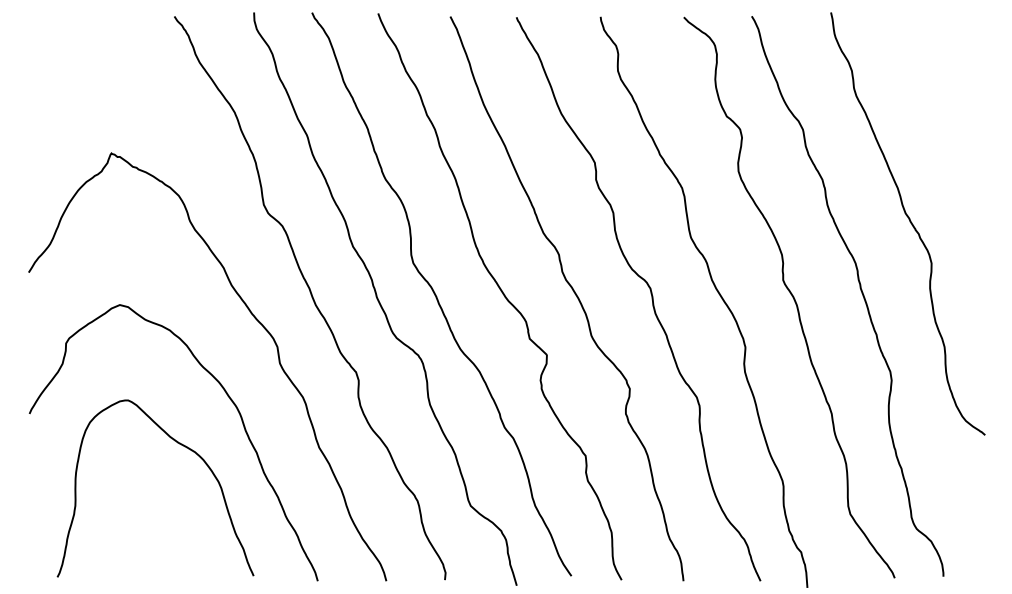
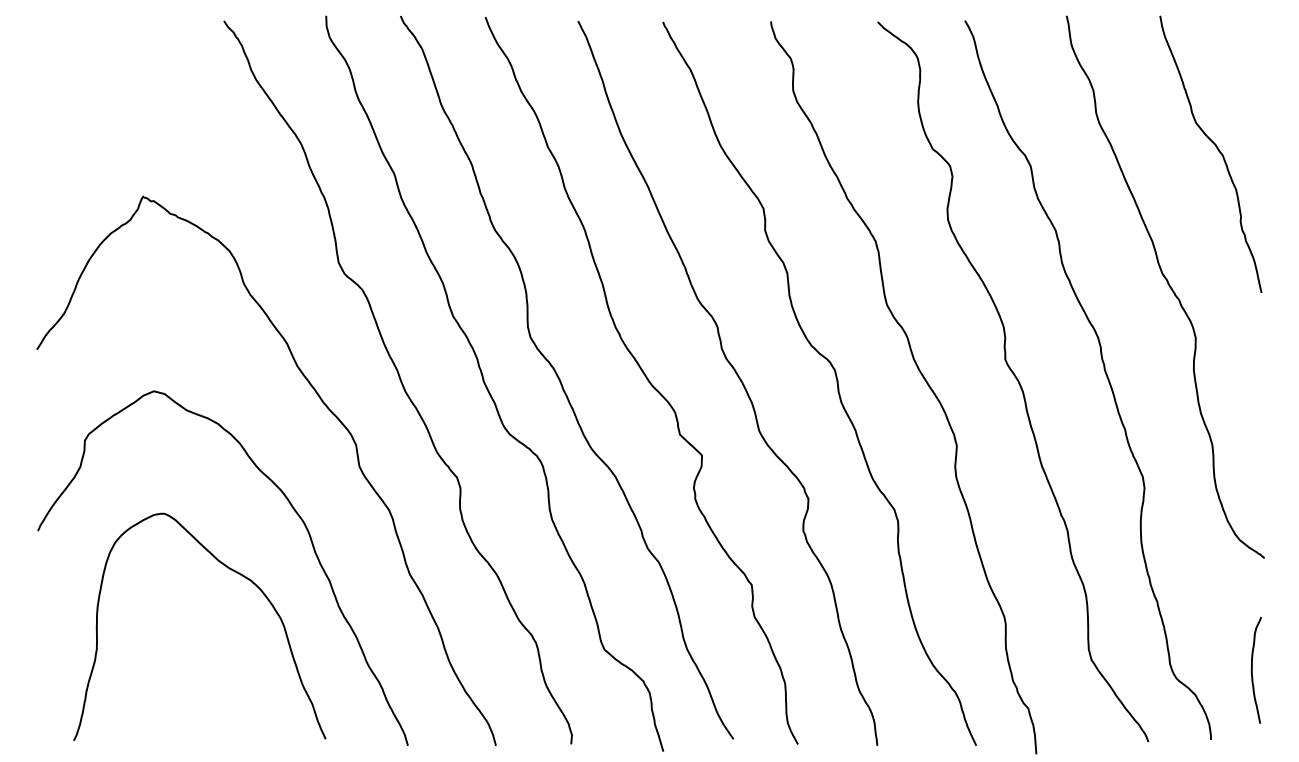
curve: (948, 117) -> (1217, 150), added
curve: (976, 522) -> (1253, 670), added

